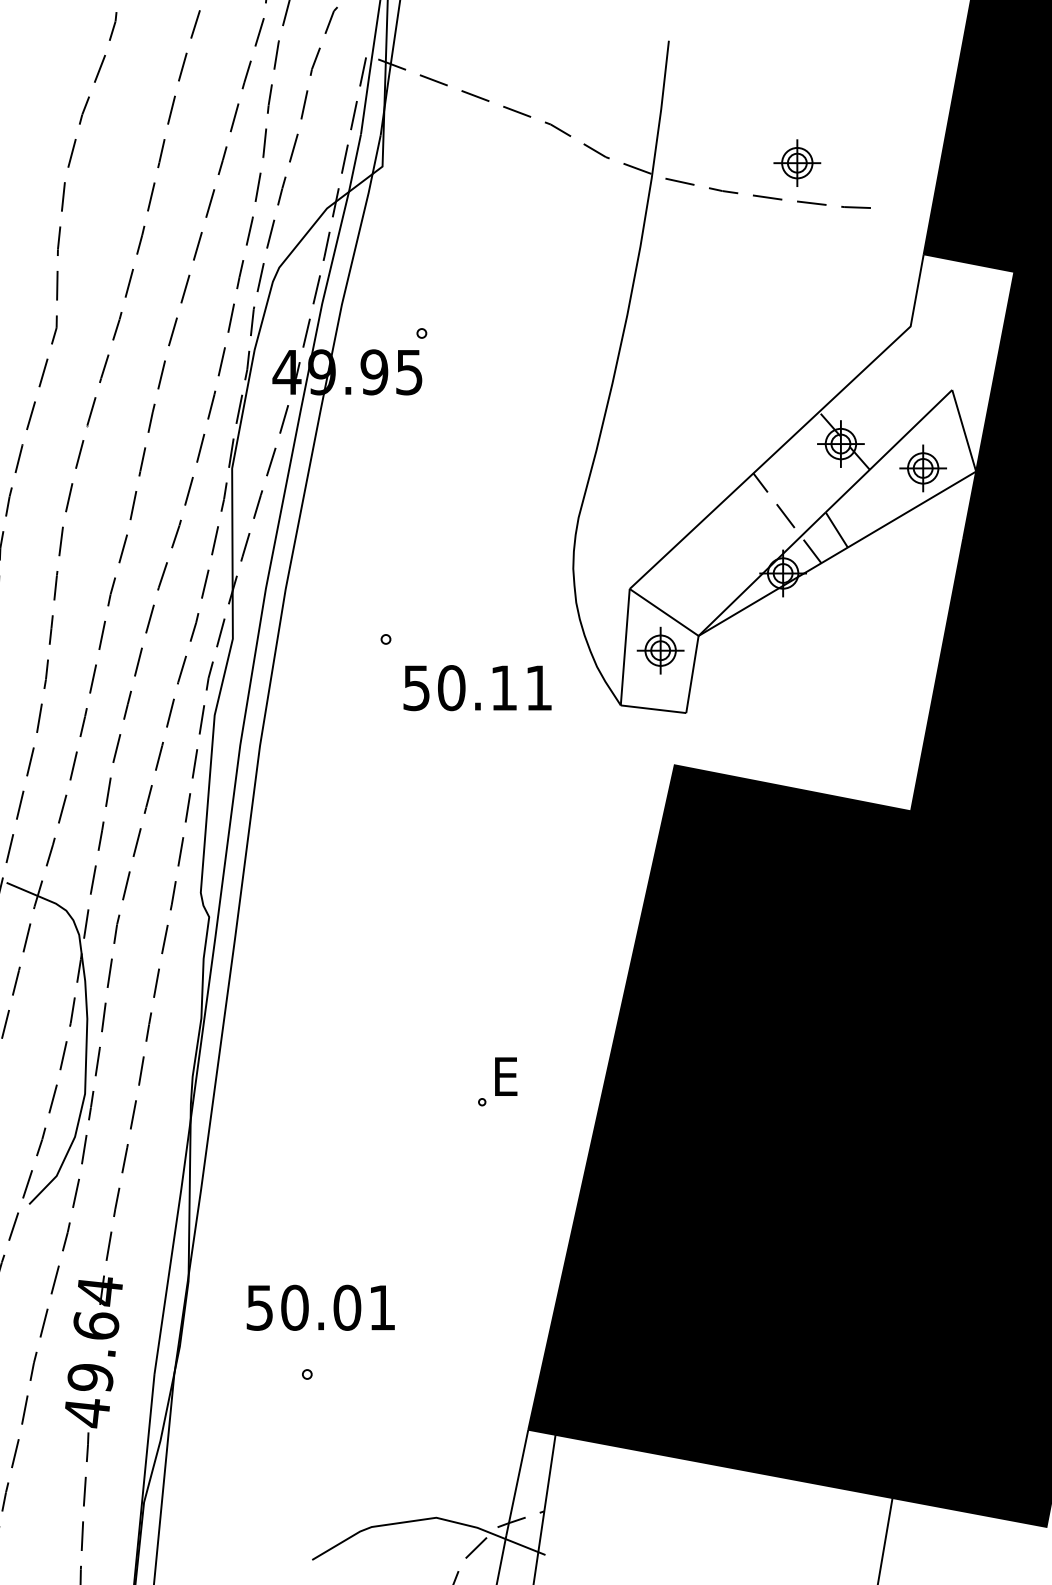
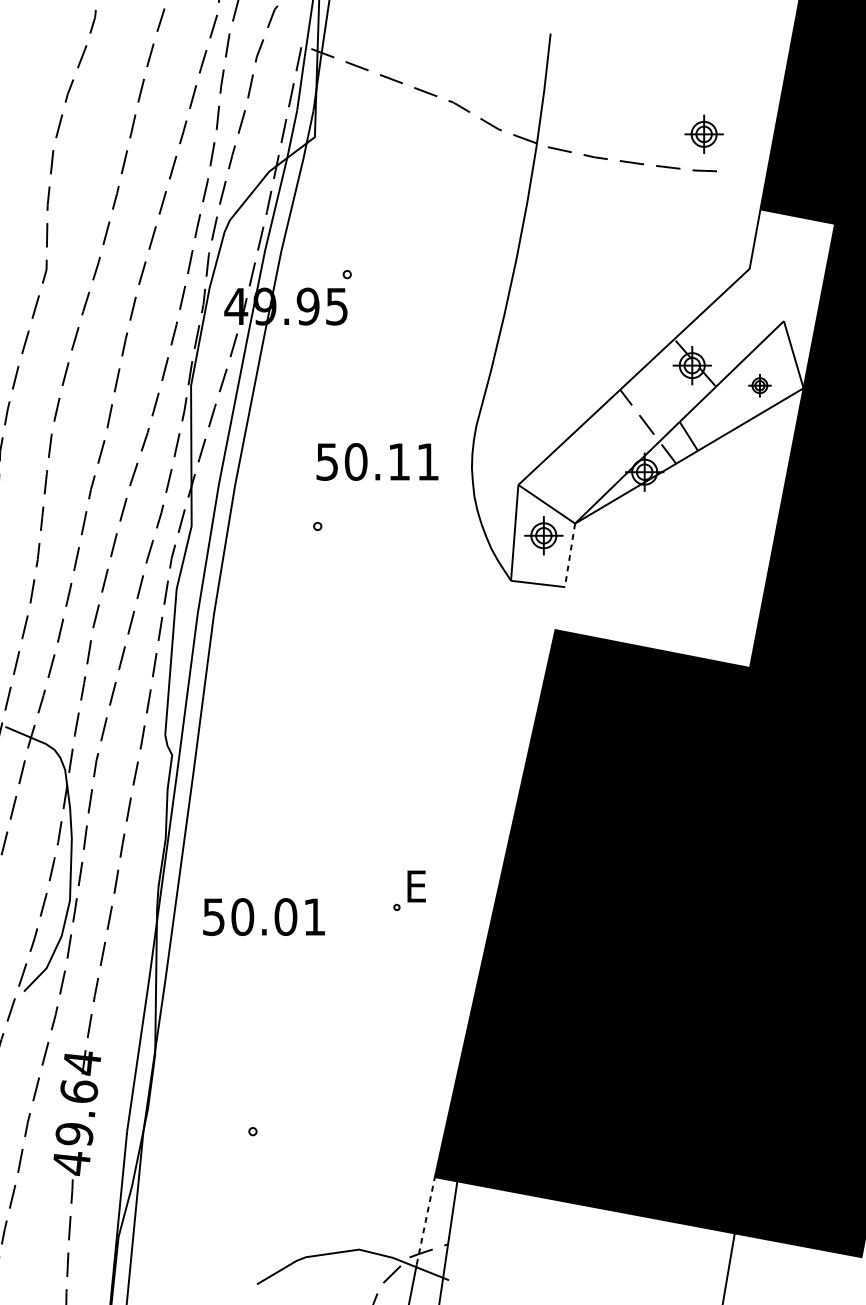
part: (797, 162) -> (704, 133), moved
part: (922, 468) -> (759, 385), size x0.6
line: (692, 675) -> (570, 556), solid -> dashed
text: (477, 688) -> (377, 462), moved
text: (320, 1307) -> (263, 916), moved
line: (517, 1482) -> (426, 1220), solid -> dashed

